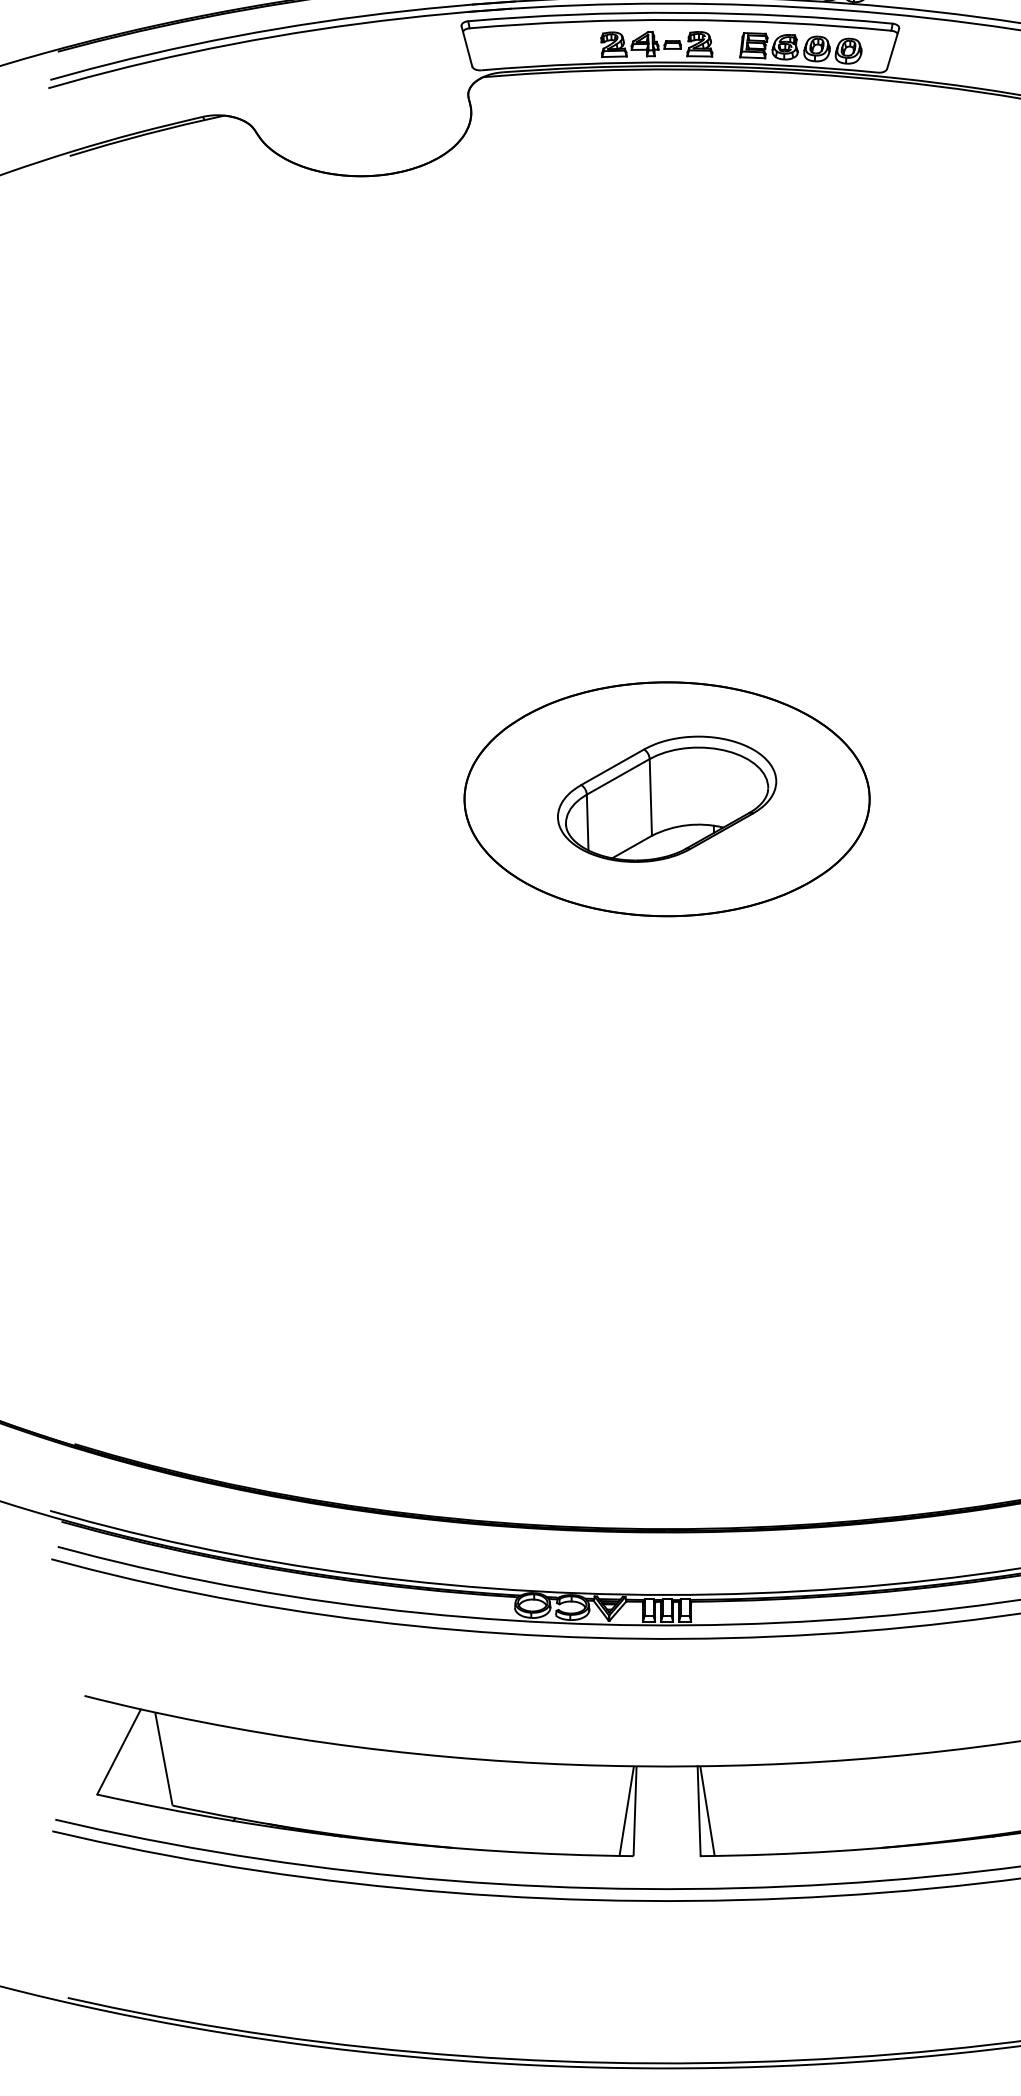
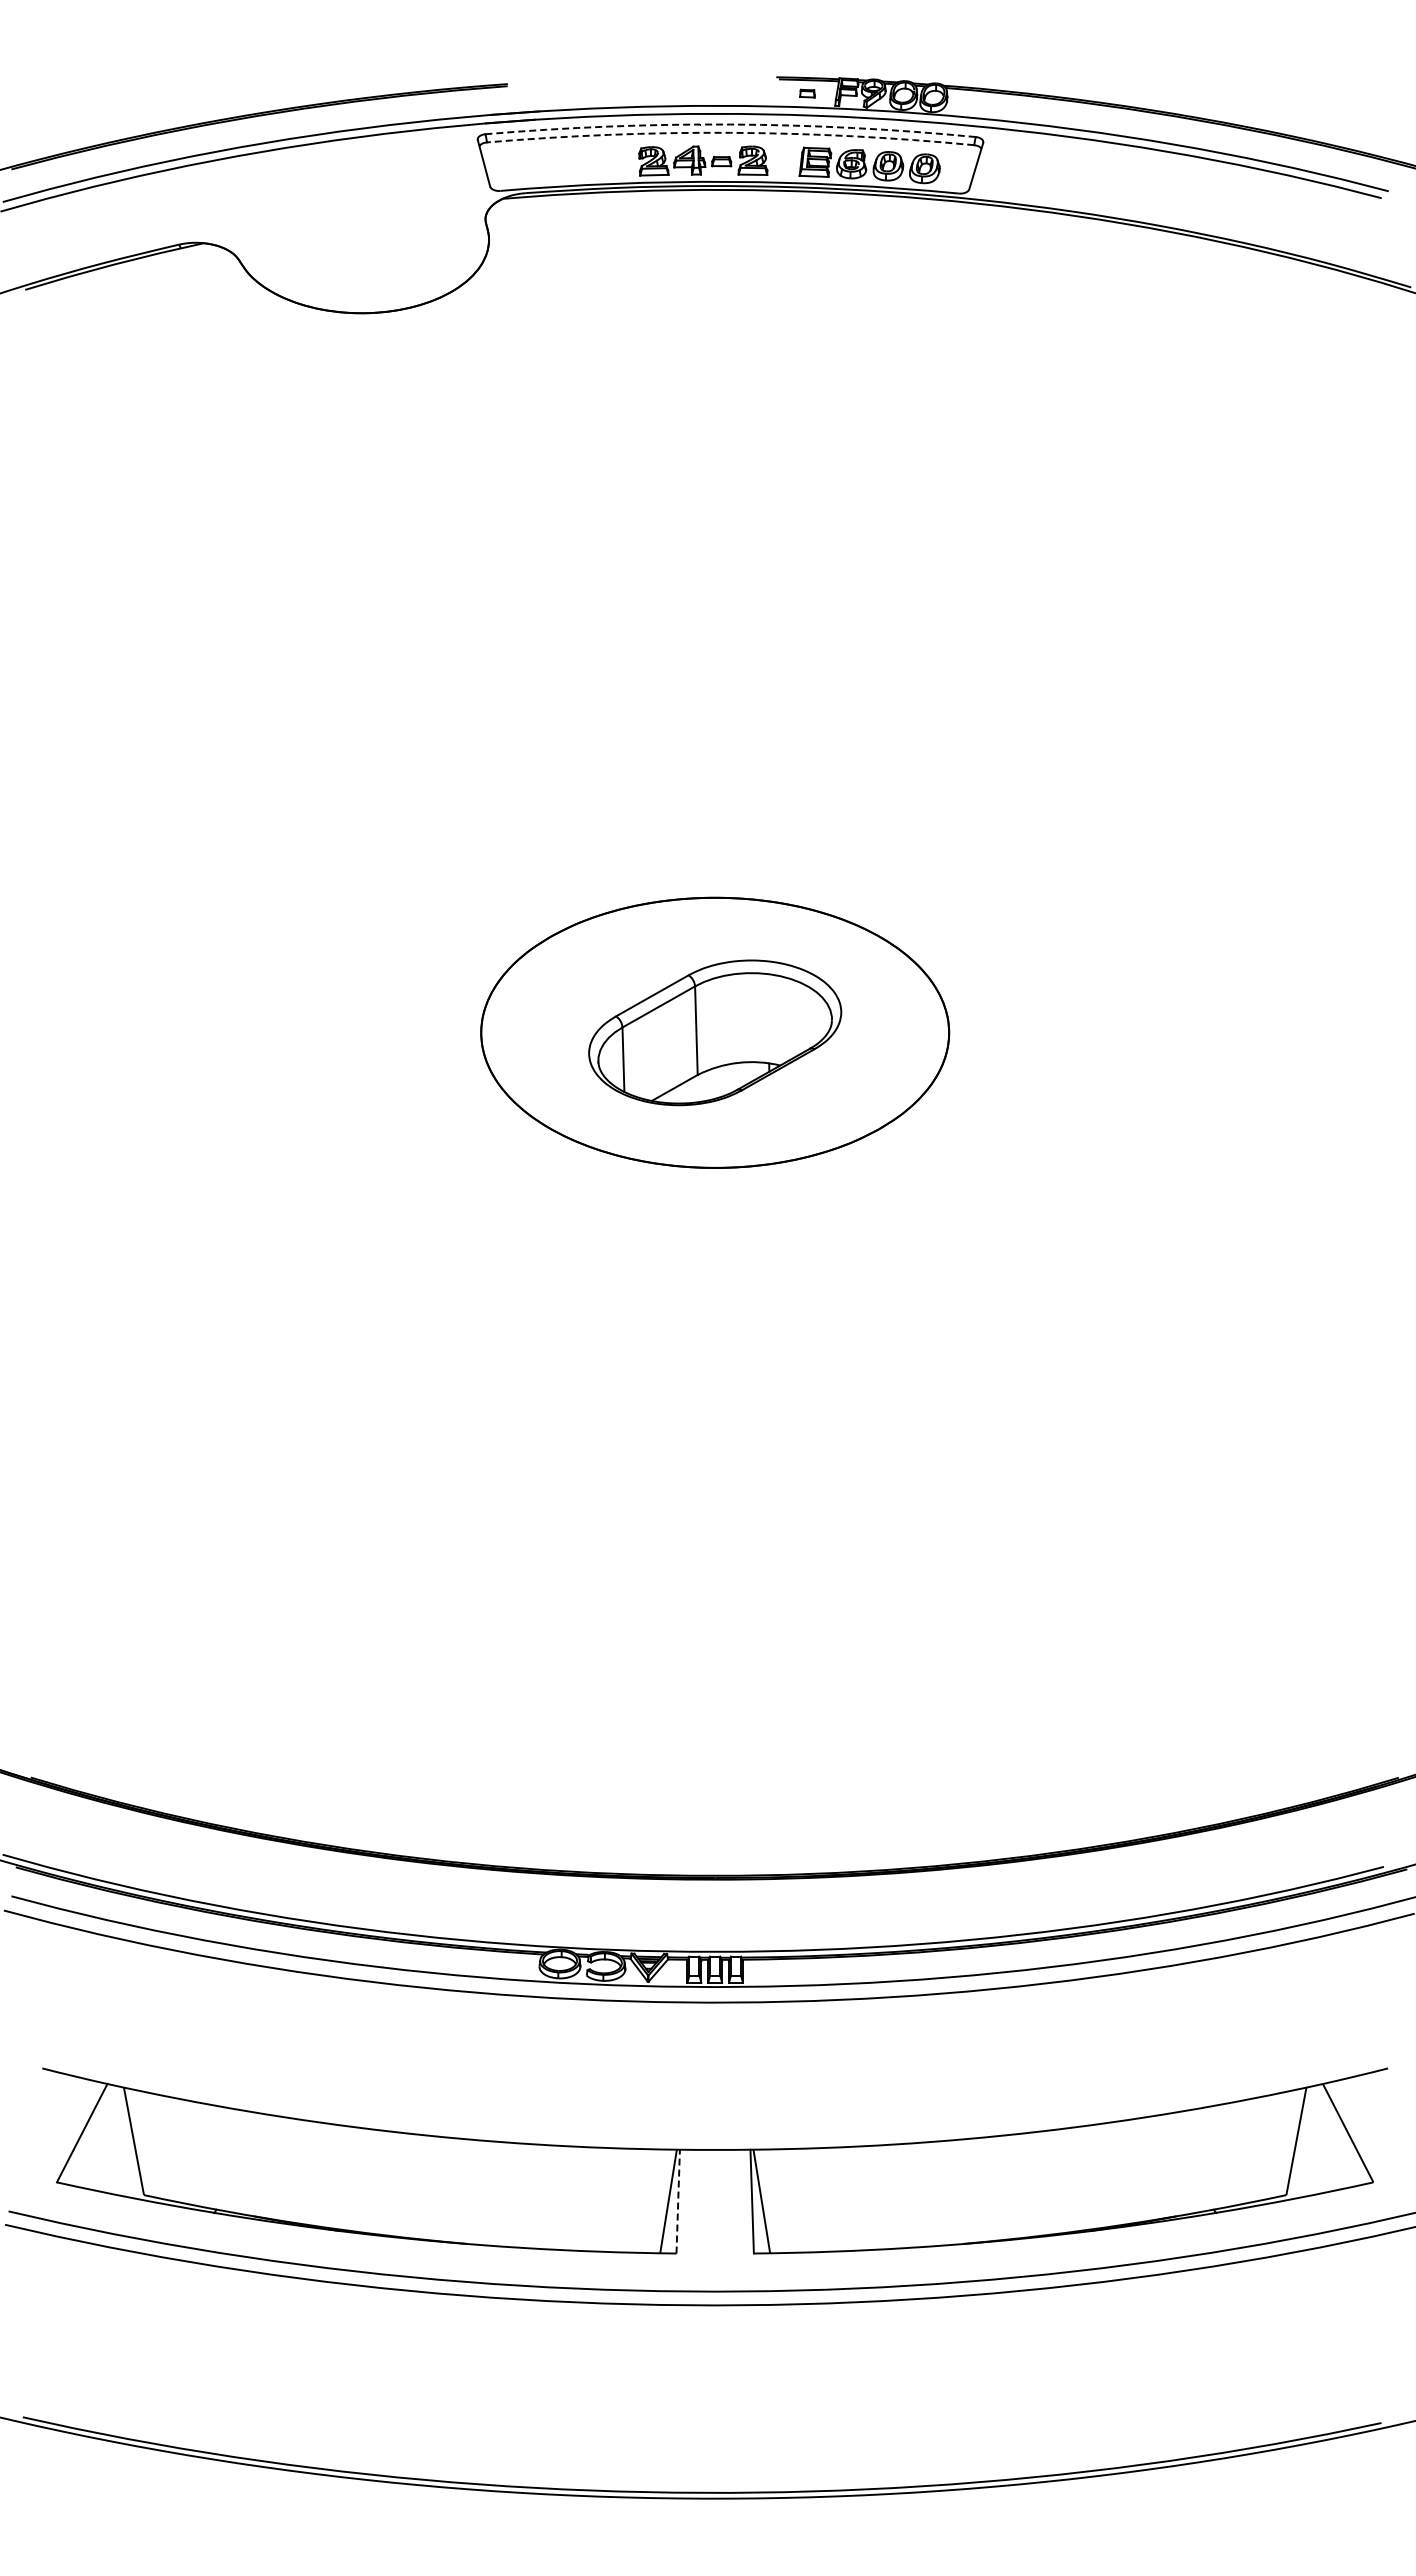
arc: (680, 12) -> (730, 124), solid -> dashed
arc: (680, 19) -> (730, 132), solid -> dashed
line: (635, 1811) -> (678, 2201), solid -> dashed

